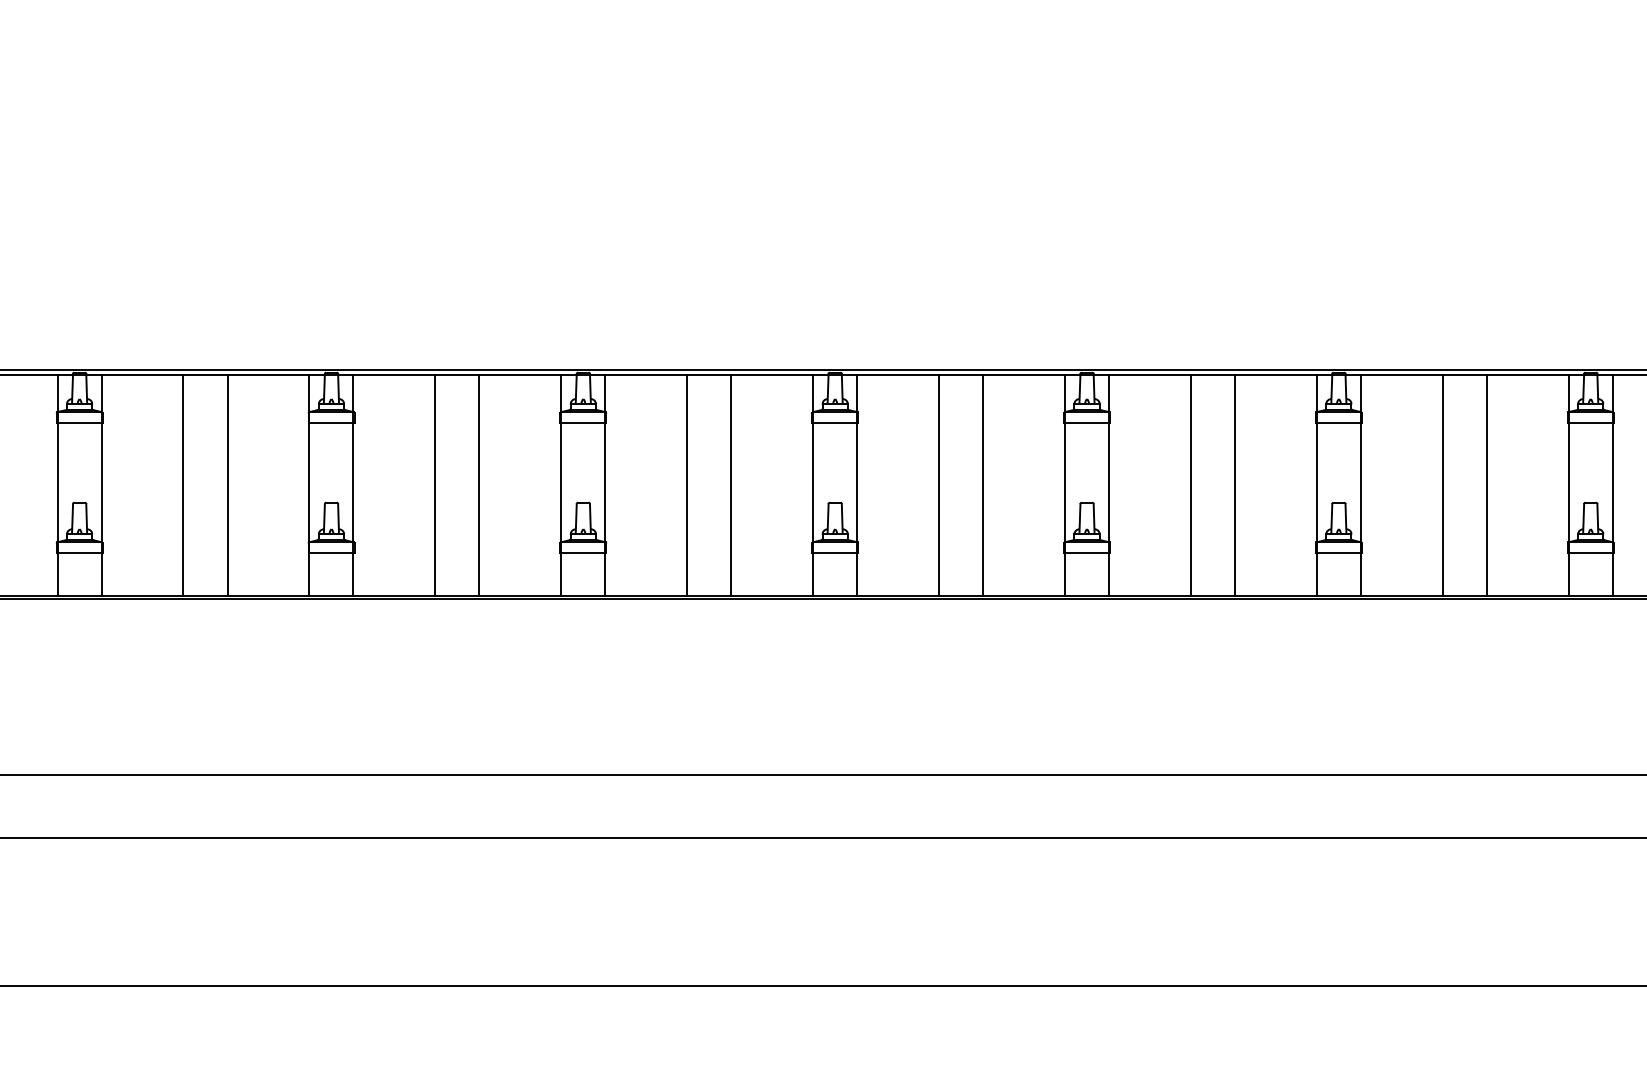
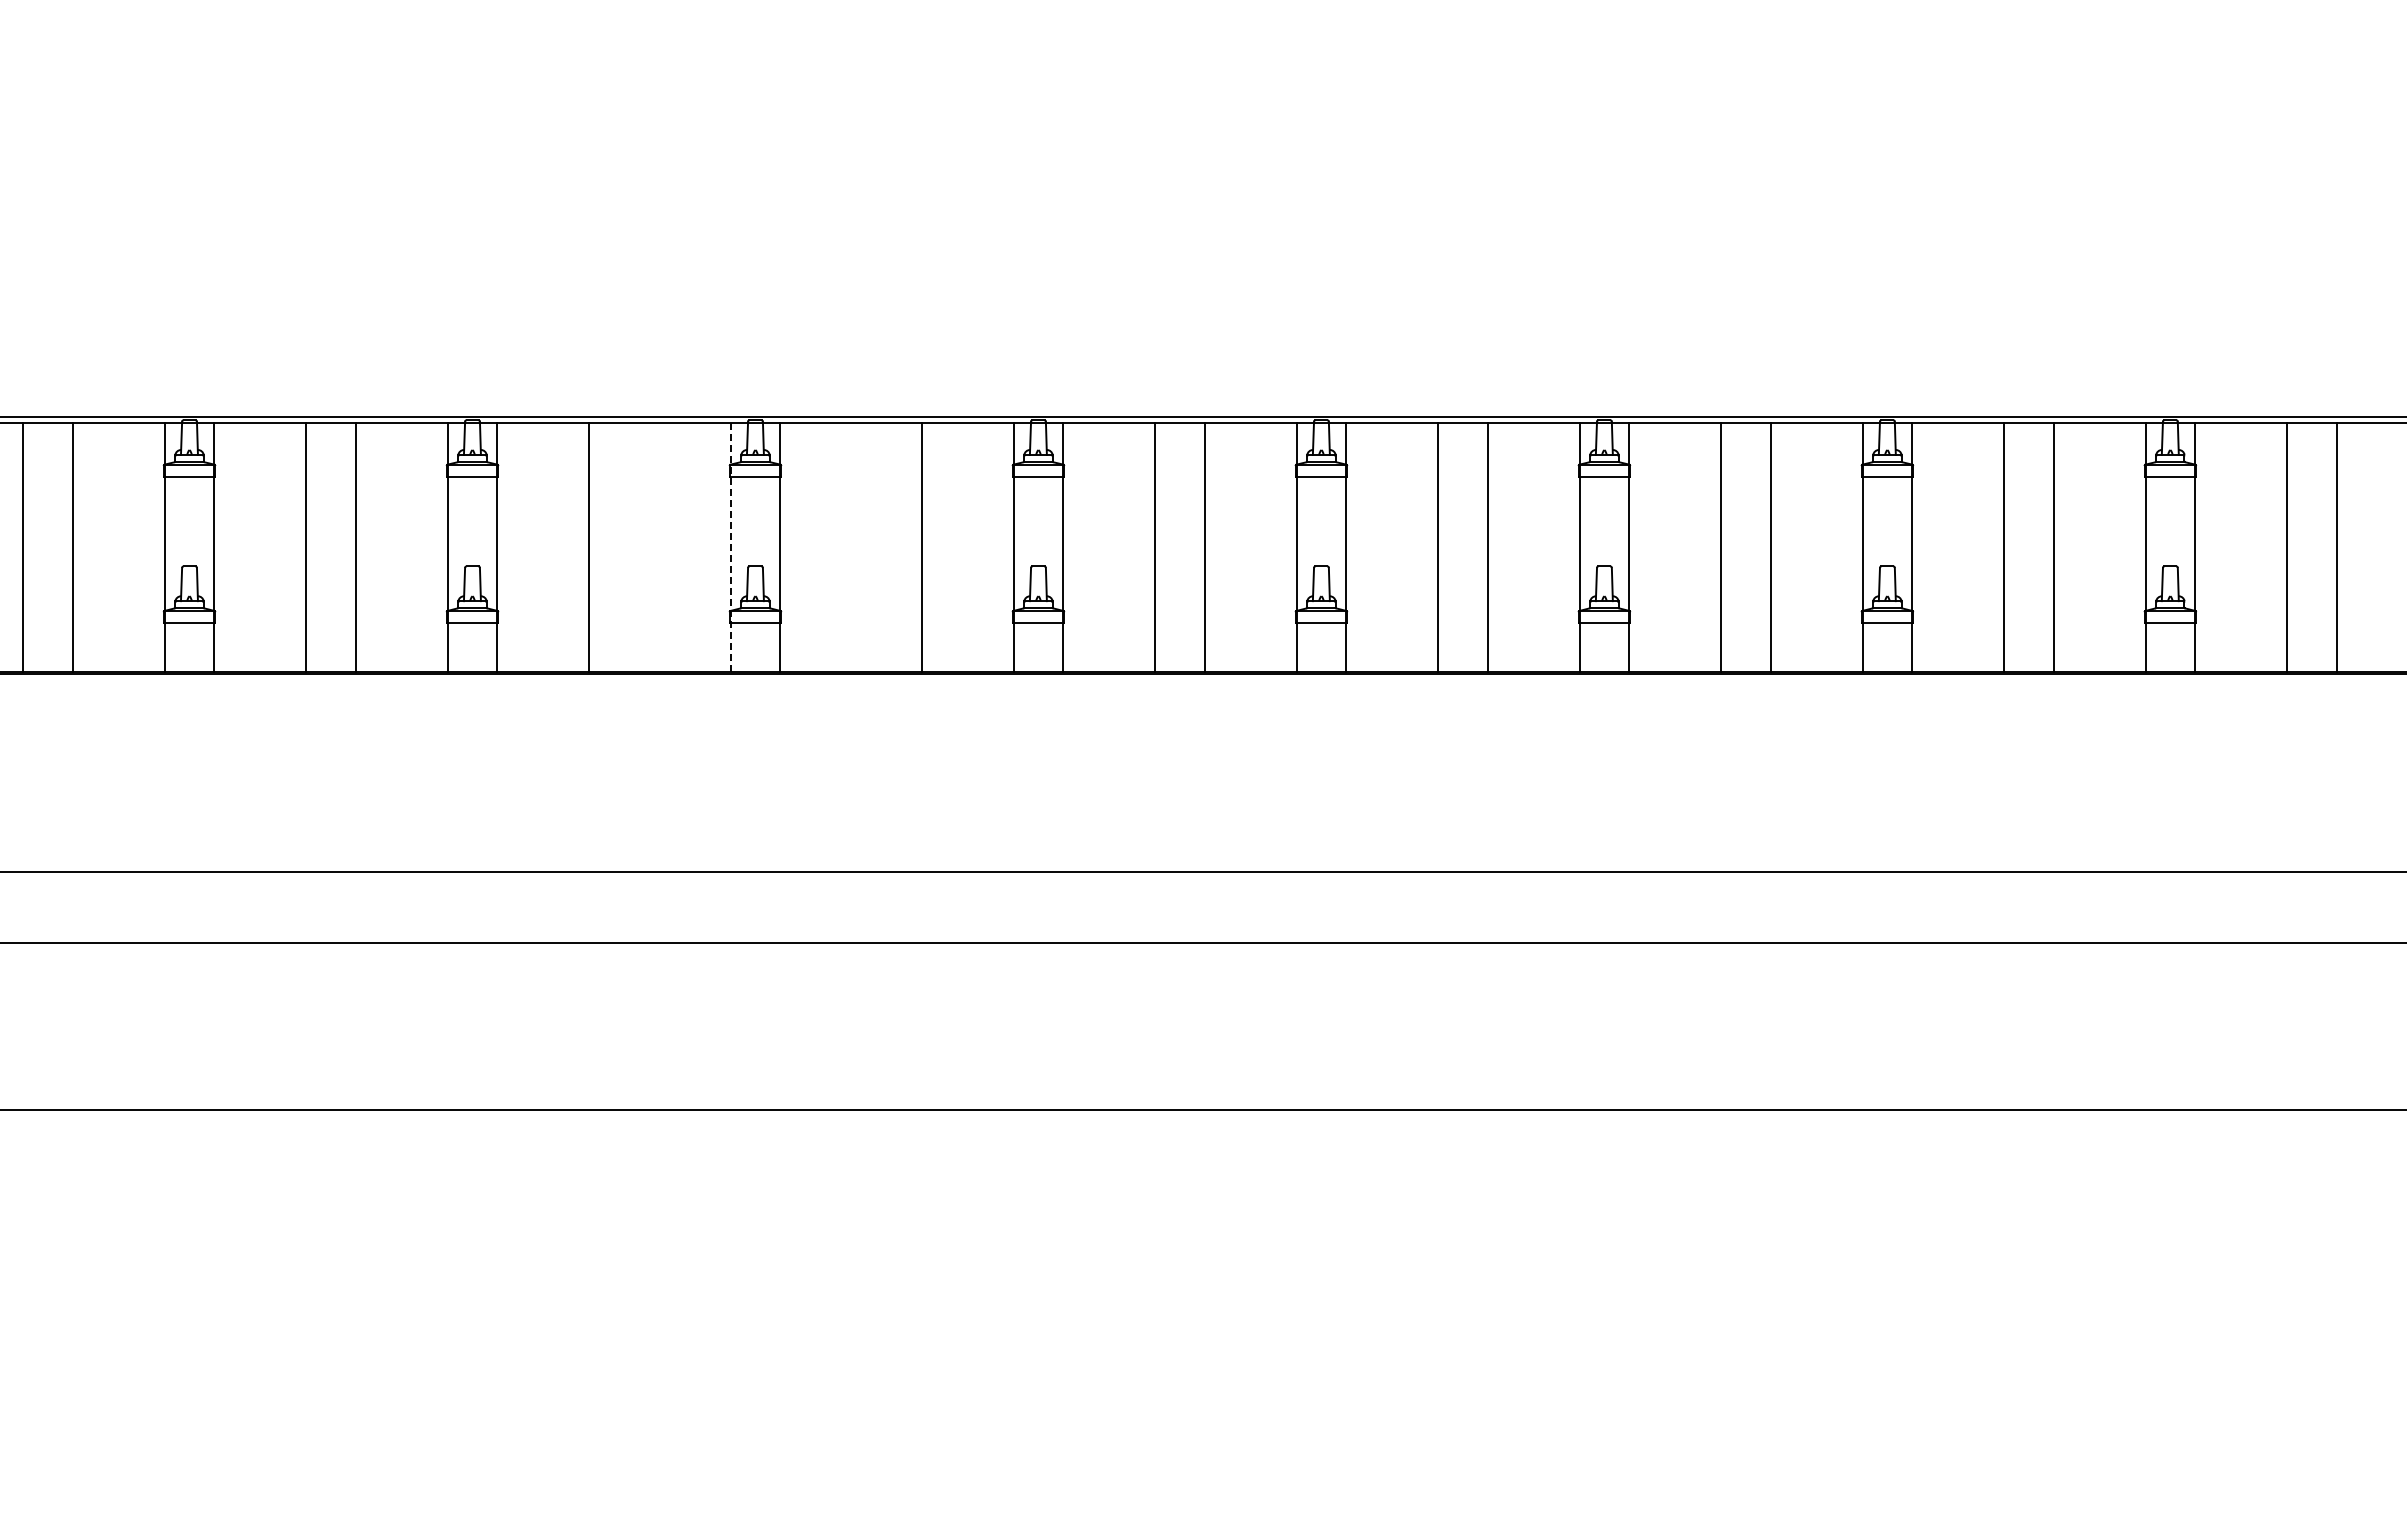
line: (227, 484) -> (638, 546), removed
line: (435, 484) -> (872, 546), removed
line: (309, 485) -> (730, 547), solid -> dashed

